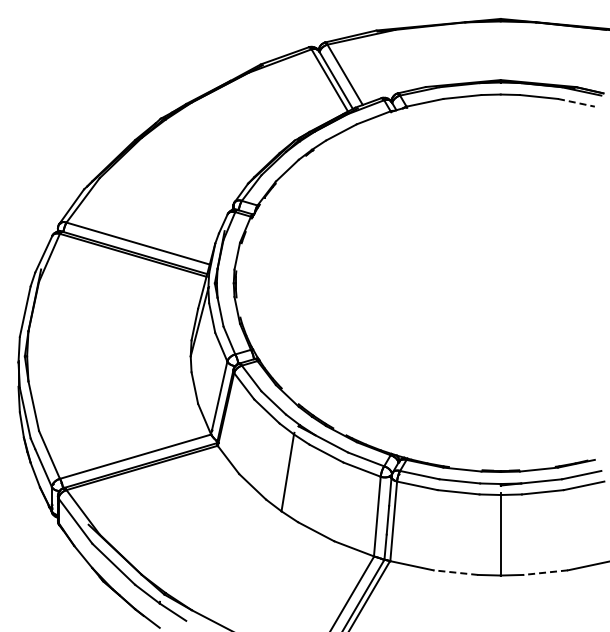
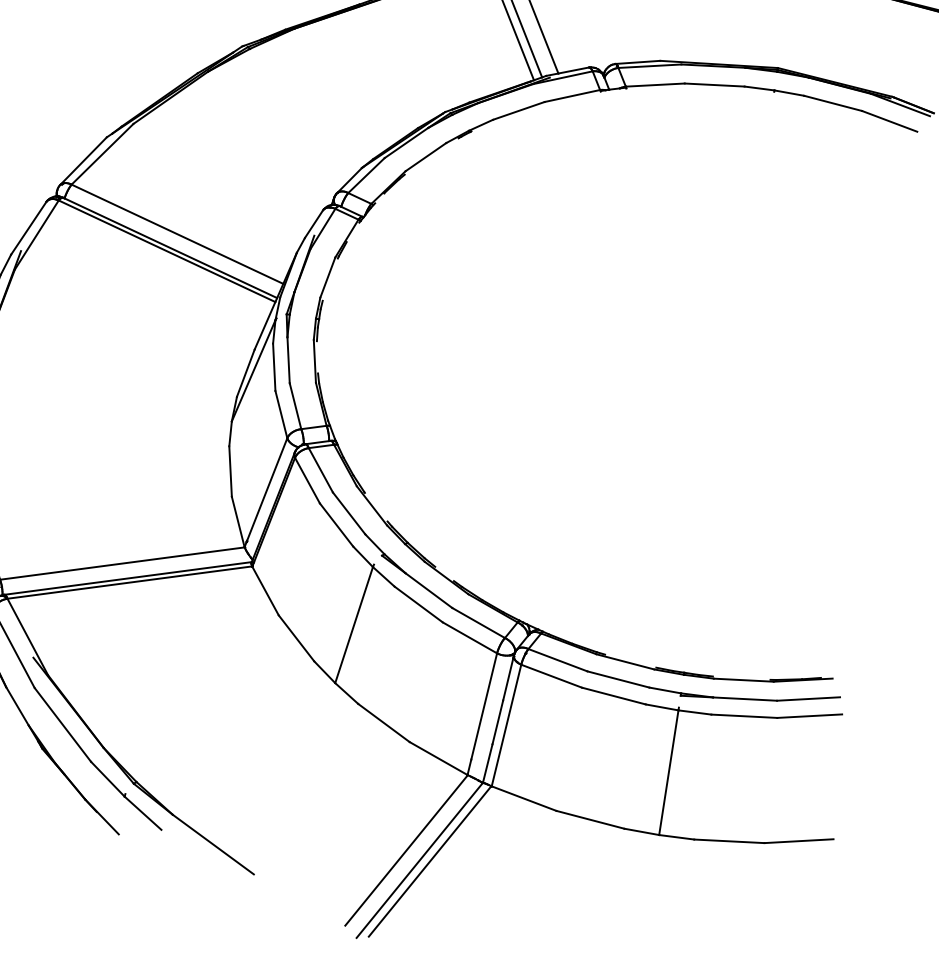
line: (576, 102) -> (889, 120), dashed -> solid
line: (455, 572) -> (589, 819), dashed -> solid
line: (545, 572) -> (729, 841), dashed -> solid

